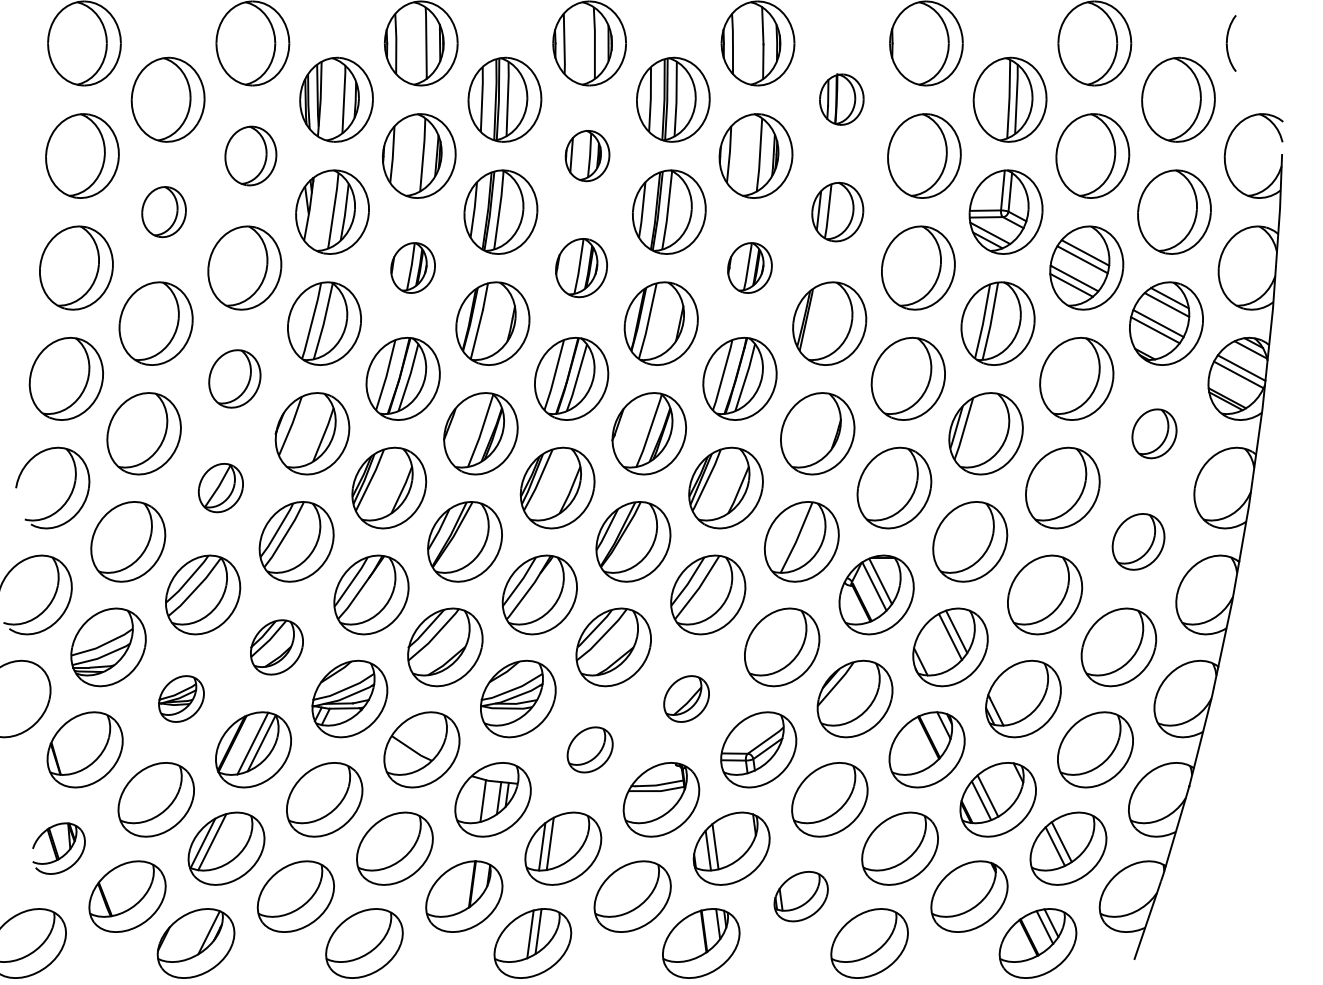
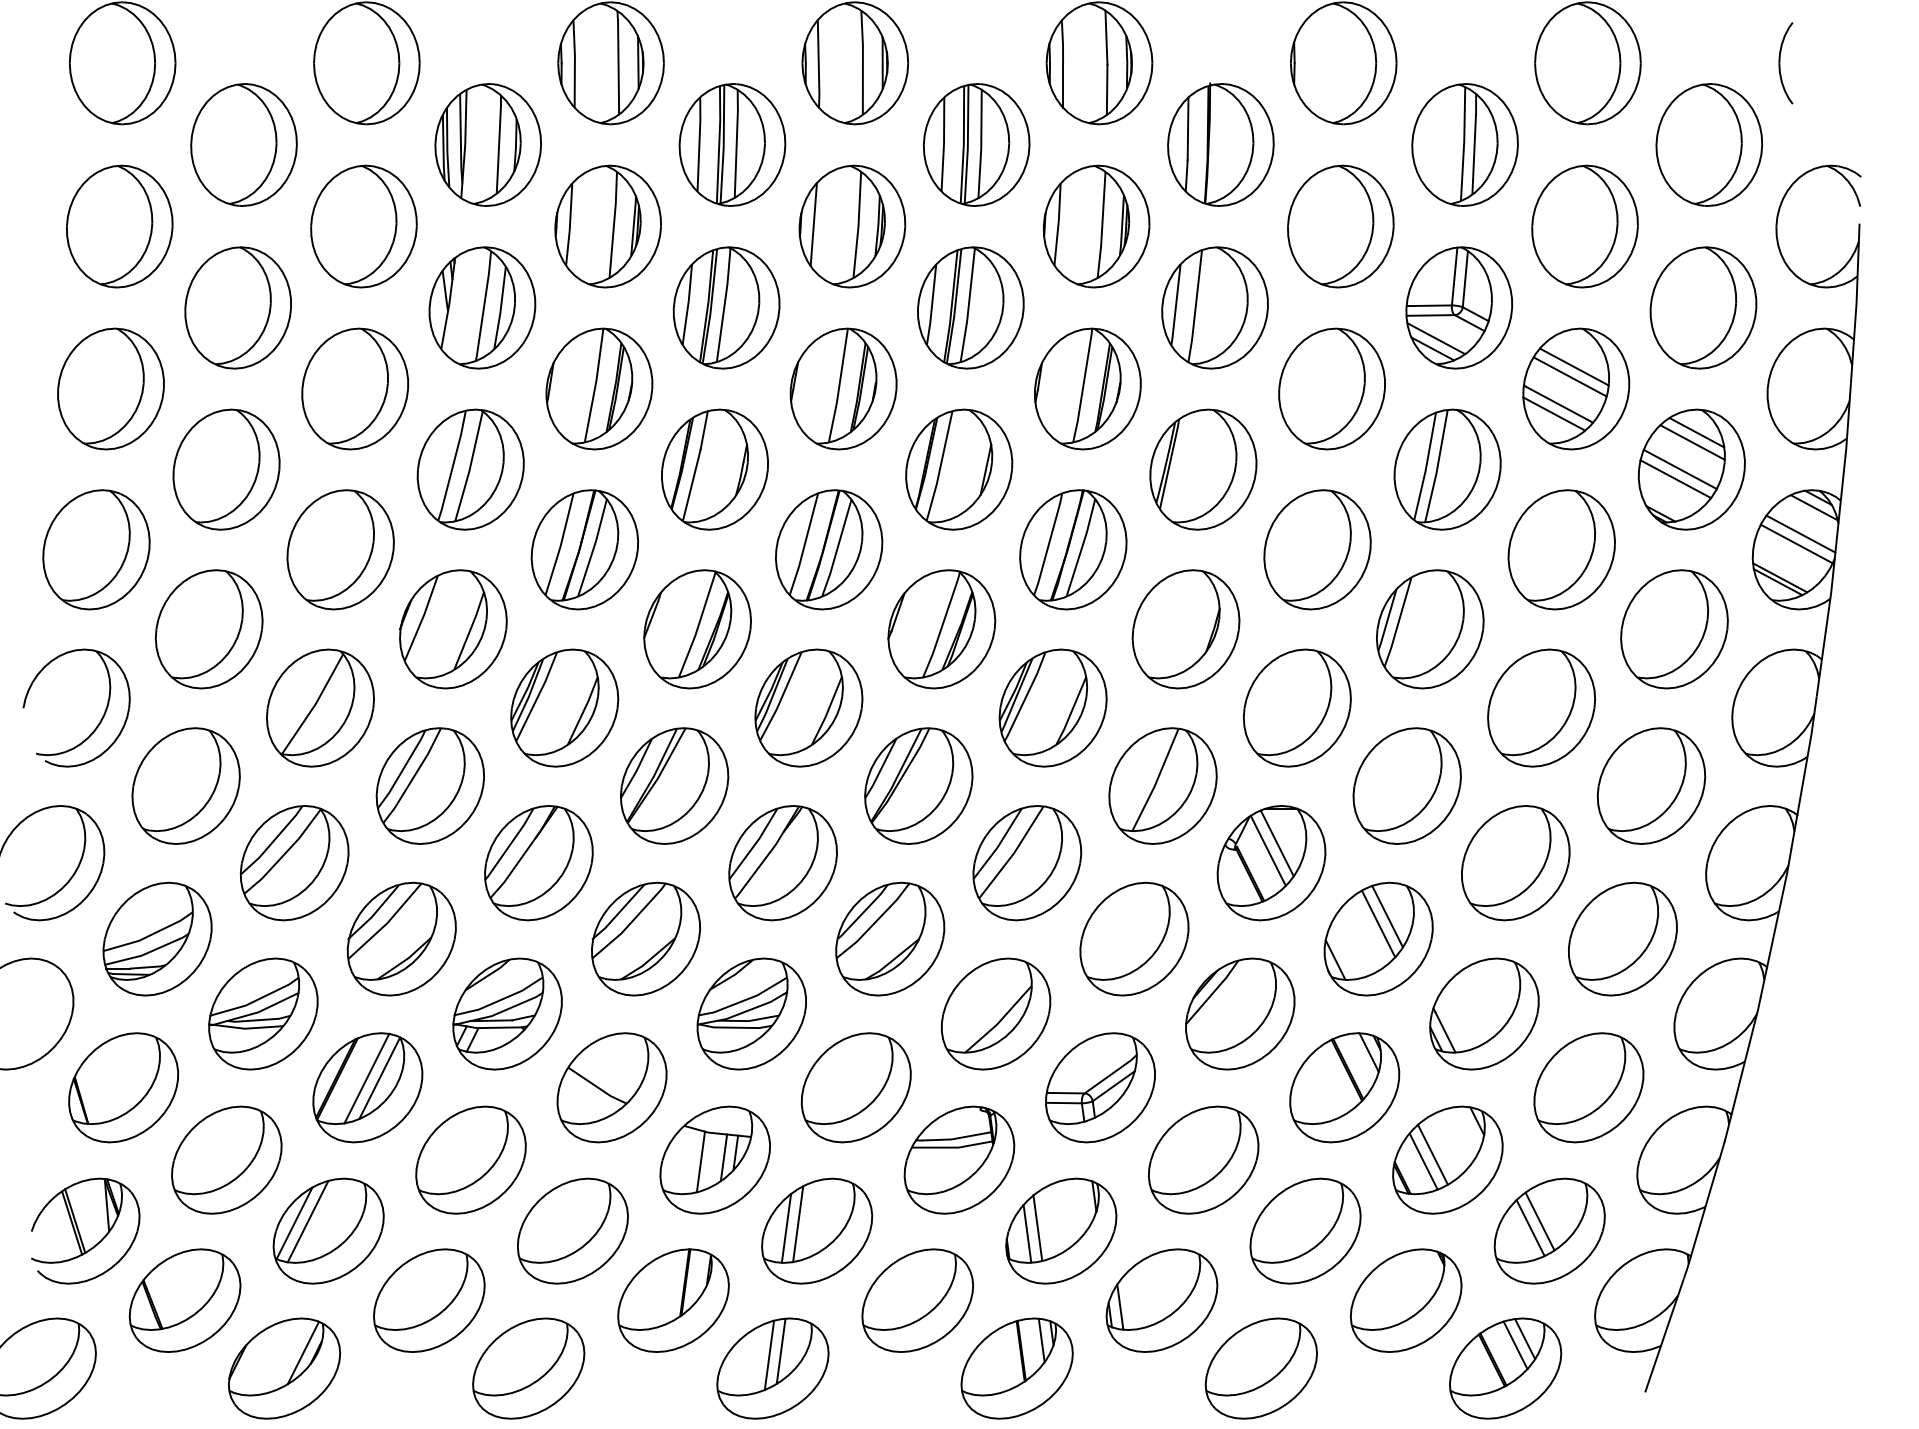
part: (841, 99) -> (1220, 144), size x1.67
part: (250, 155) -> (363, 225), size x1.43
part: (587, 155) -> (852, 225), size x1.67
part: (163, 211) -> (237, 306), size x1.67
part: (837, 211) -> (1214, 306), size x1.43
part: (412, 267) -> (598, 388), size x1.67
part: (581, 267) -> (843, 388), size x1.43
part: (749, 267) -> (1087, 388), size x1.67
part: (234, 378) -> (340, 549), size x1.43
part: (1154, 433) -> (1674, 628), size x1.67
part: (220, 487) -> (319, 707), size x1.67
part: (1138, 541) -> (1651, 785), size x1.43
part: (276, 647) -> (401, 939), size x1.43
part: (181, 698) -> (263, 1013), size x1.67
part: (686, 698) -> (995, 1013), size x1.67
part: (589, 749) -> (855, 1087), size x1.67
part: (58, 848) -> (84, 1230), size x1.43
part: (801, 896) -> (1162, 1300), size x1.43

